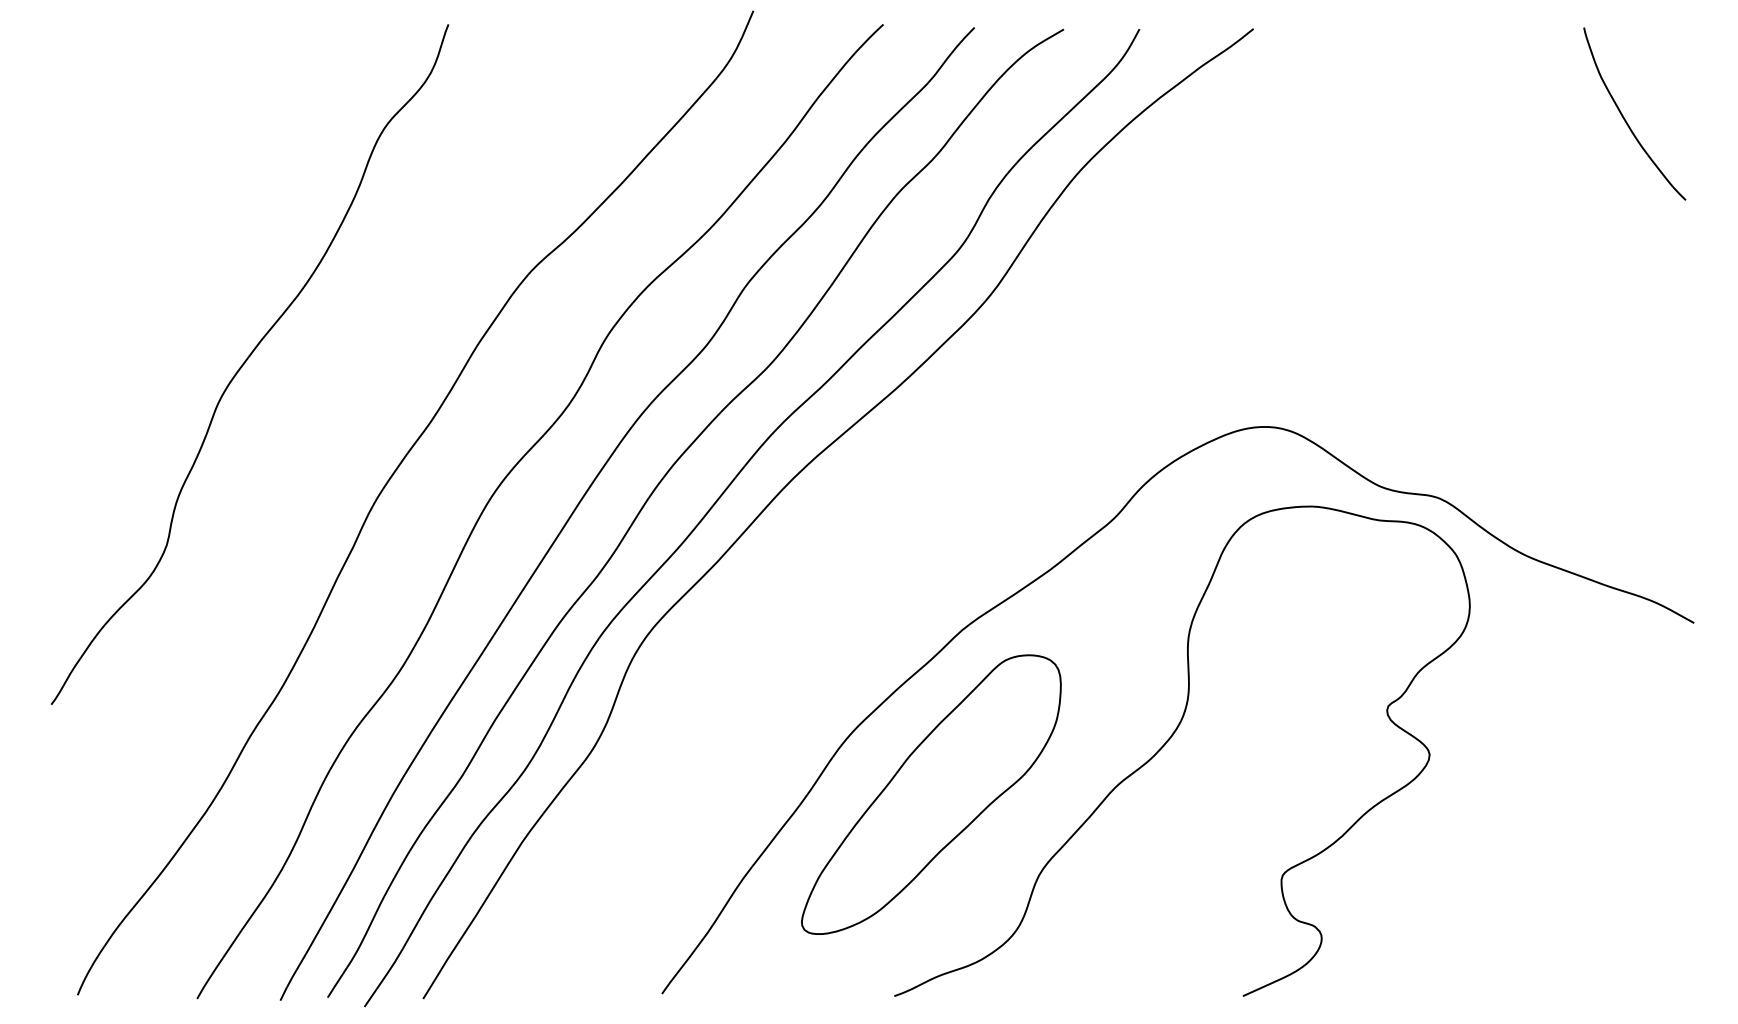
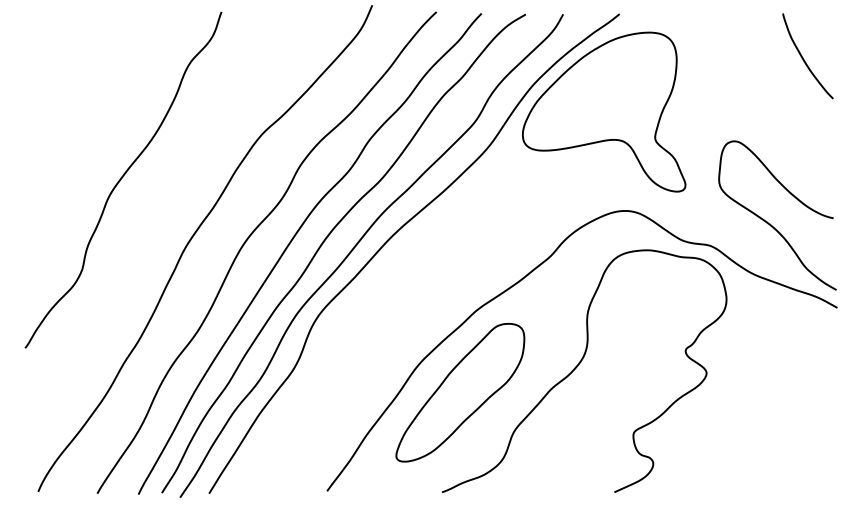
part: (1220, 225) -> (603, 111), added
curve: (1558, 452) -> (770, 223), added

